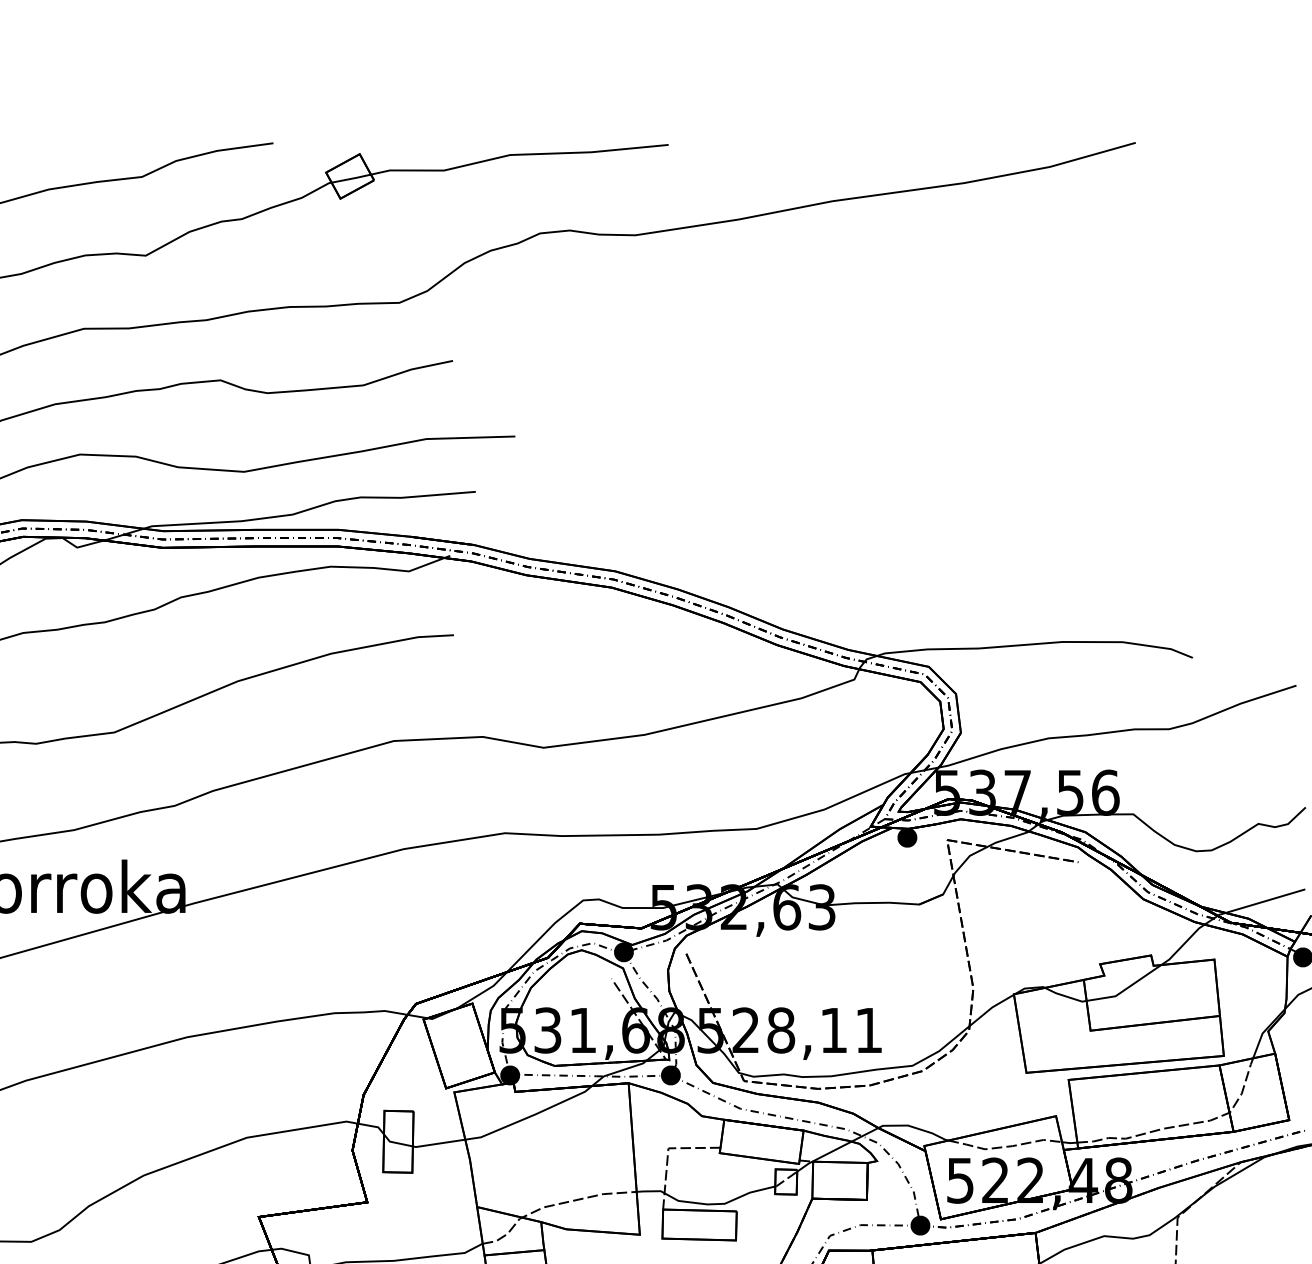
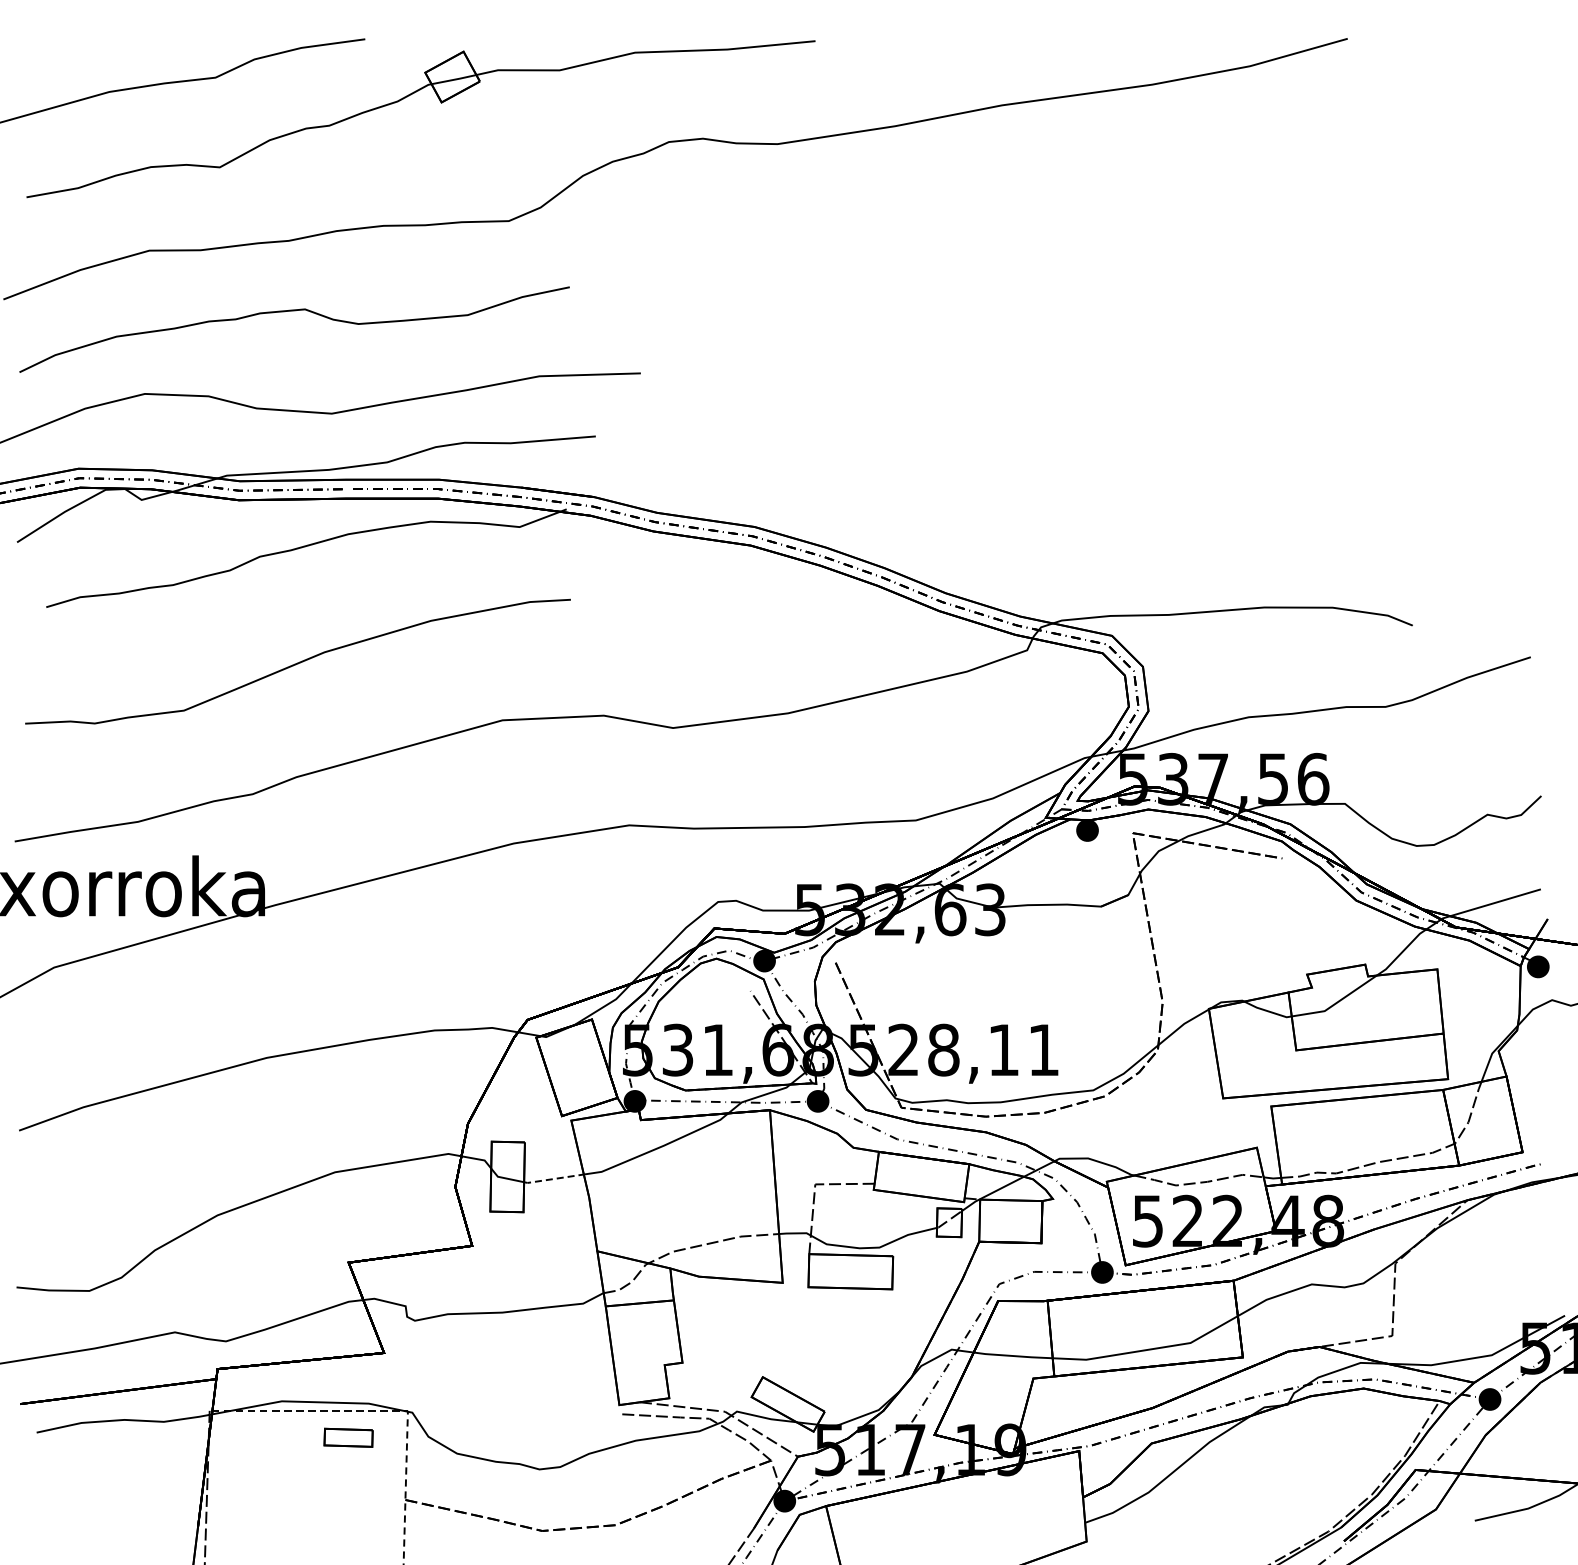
line: (438, 1144) -> (553, 1179), solid -> dashed

